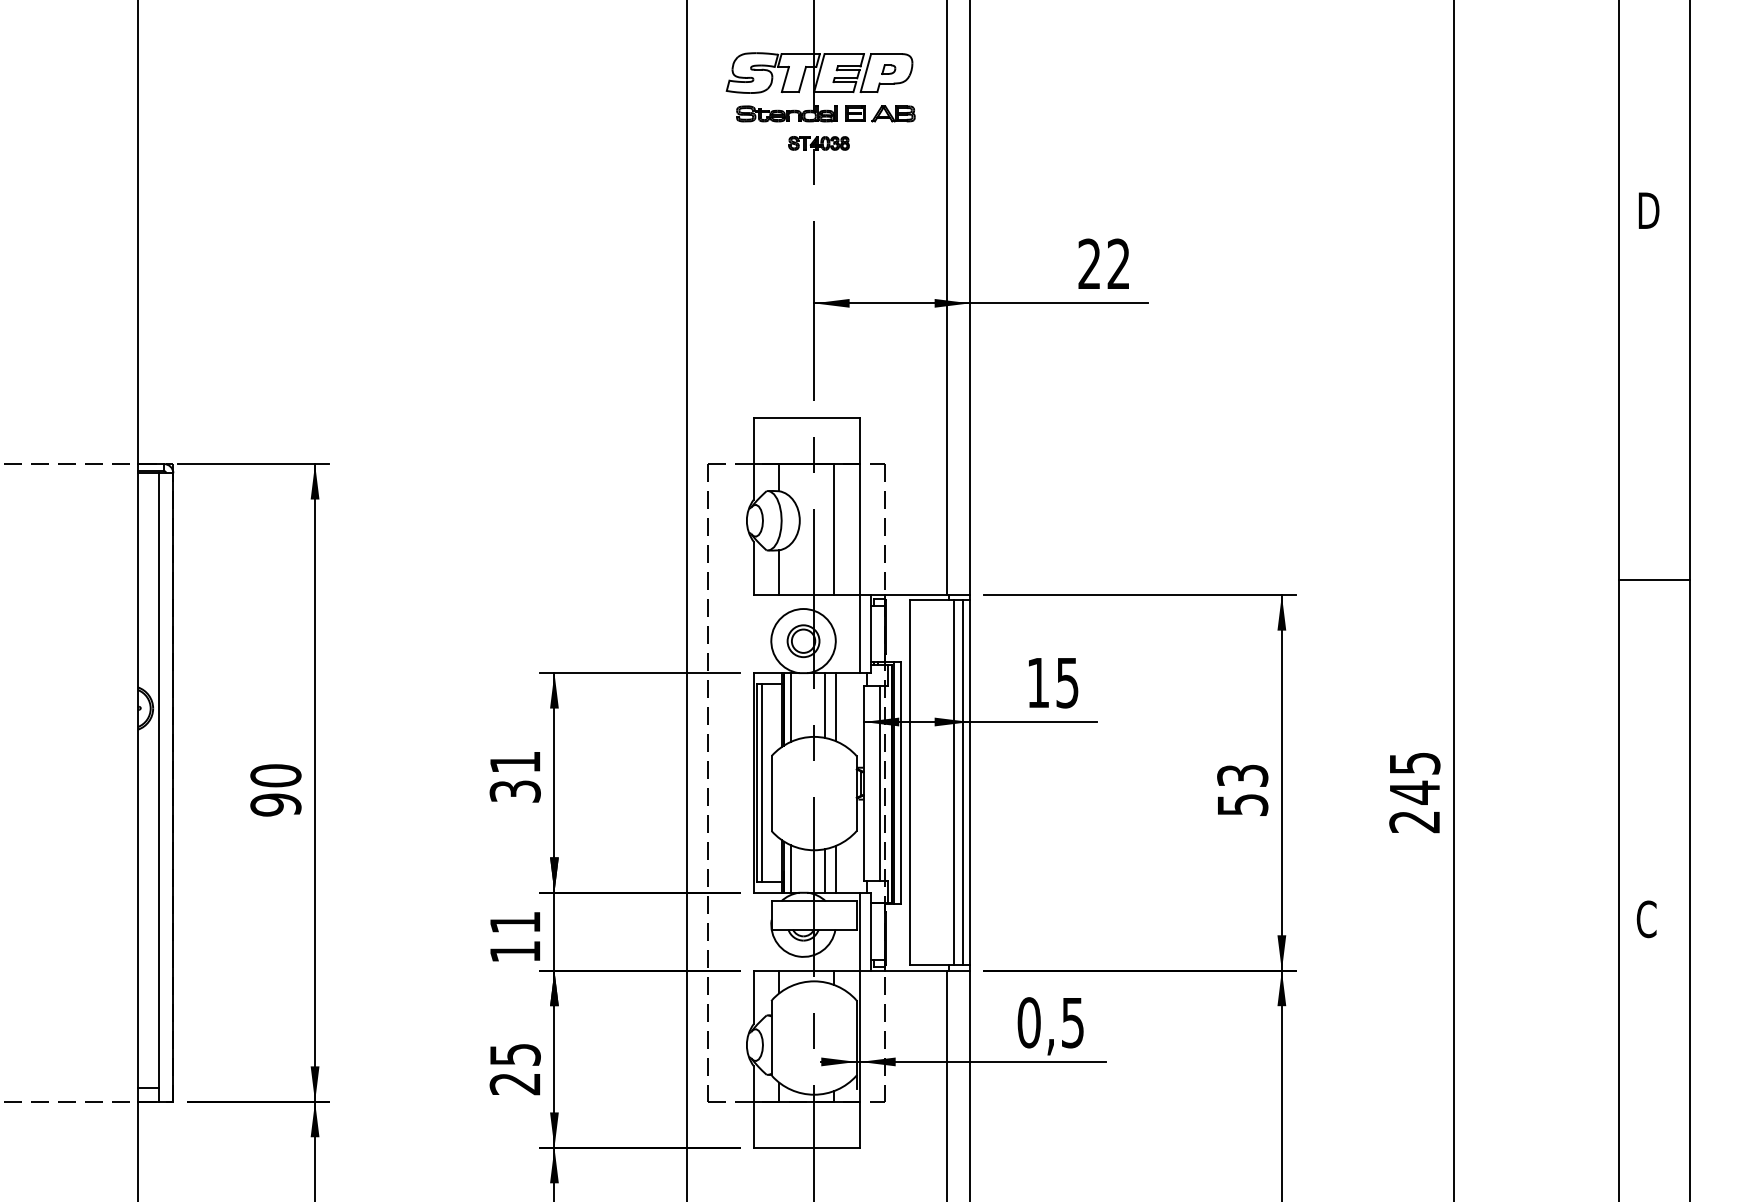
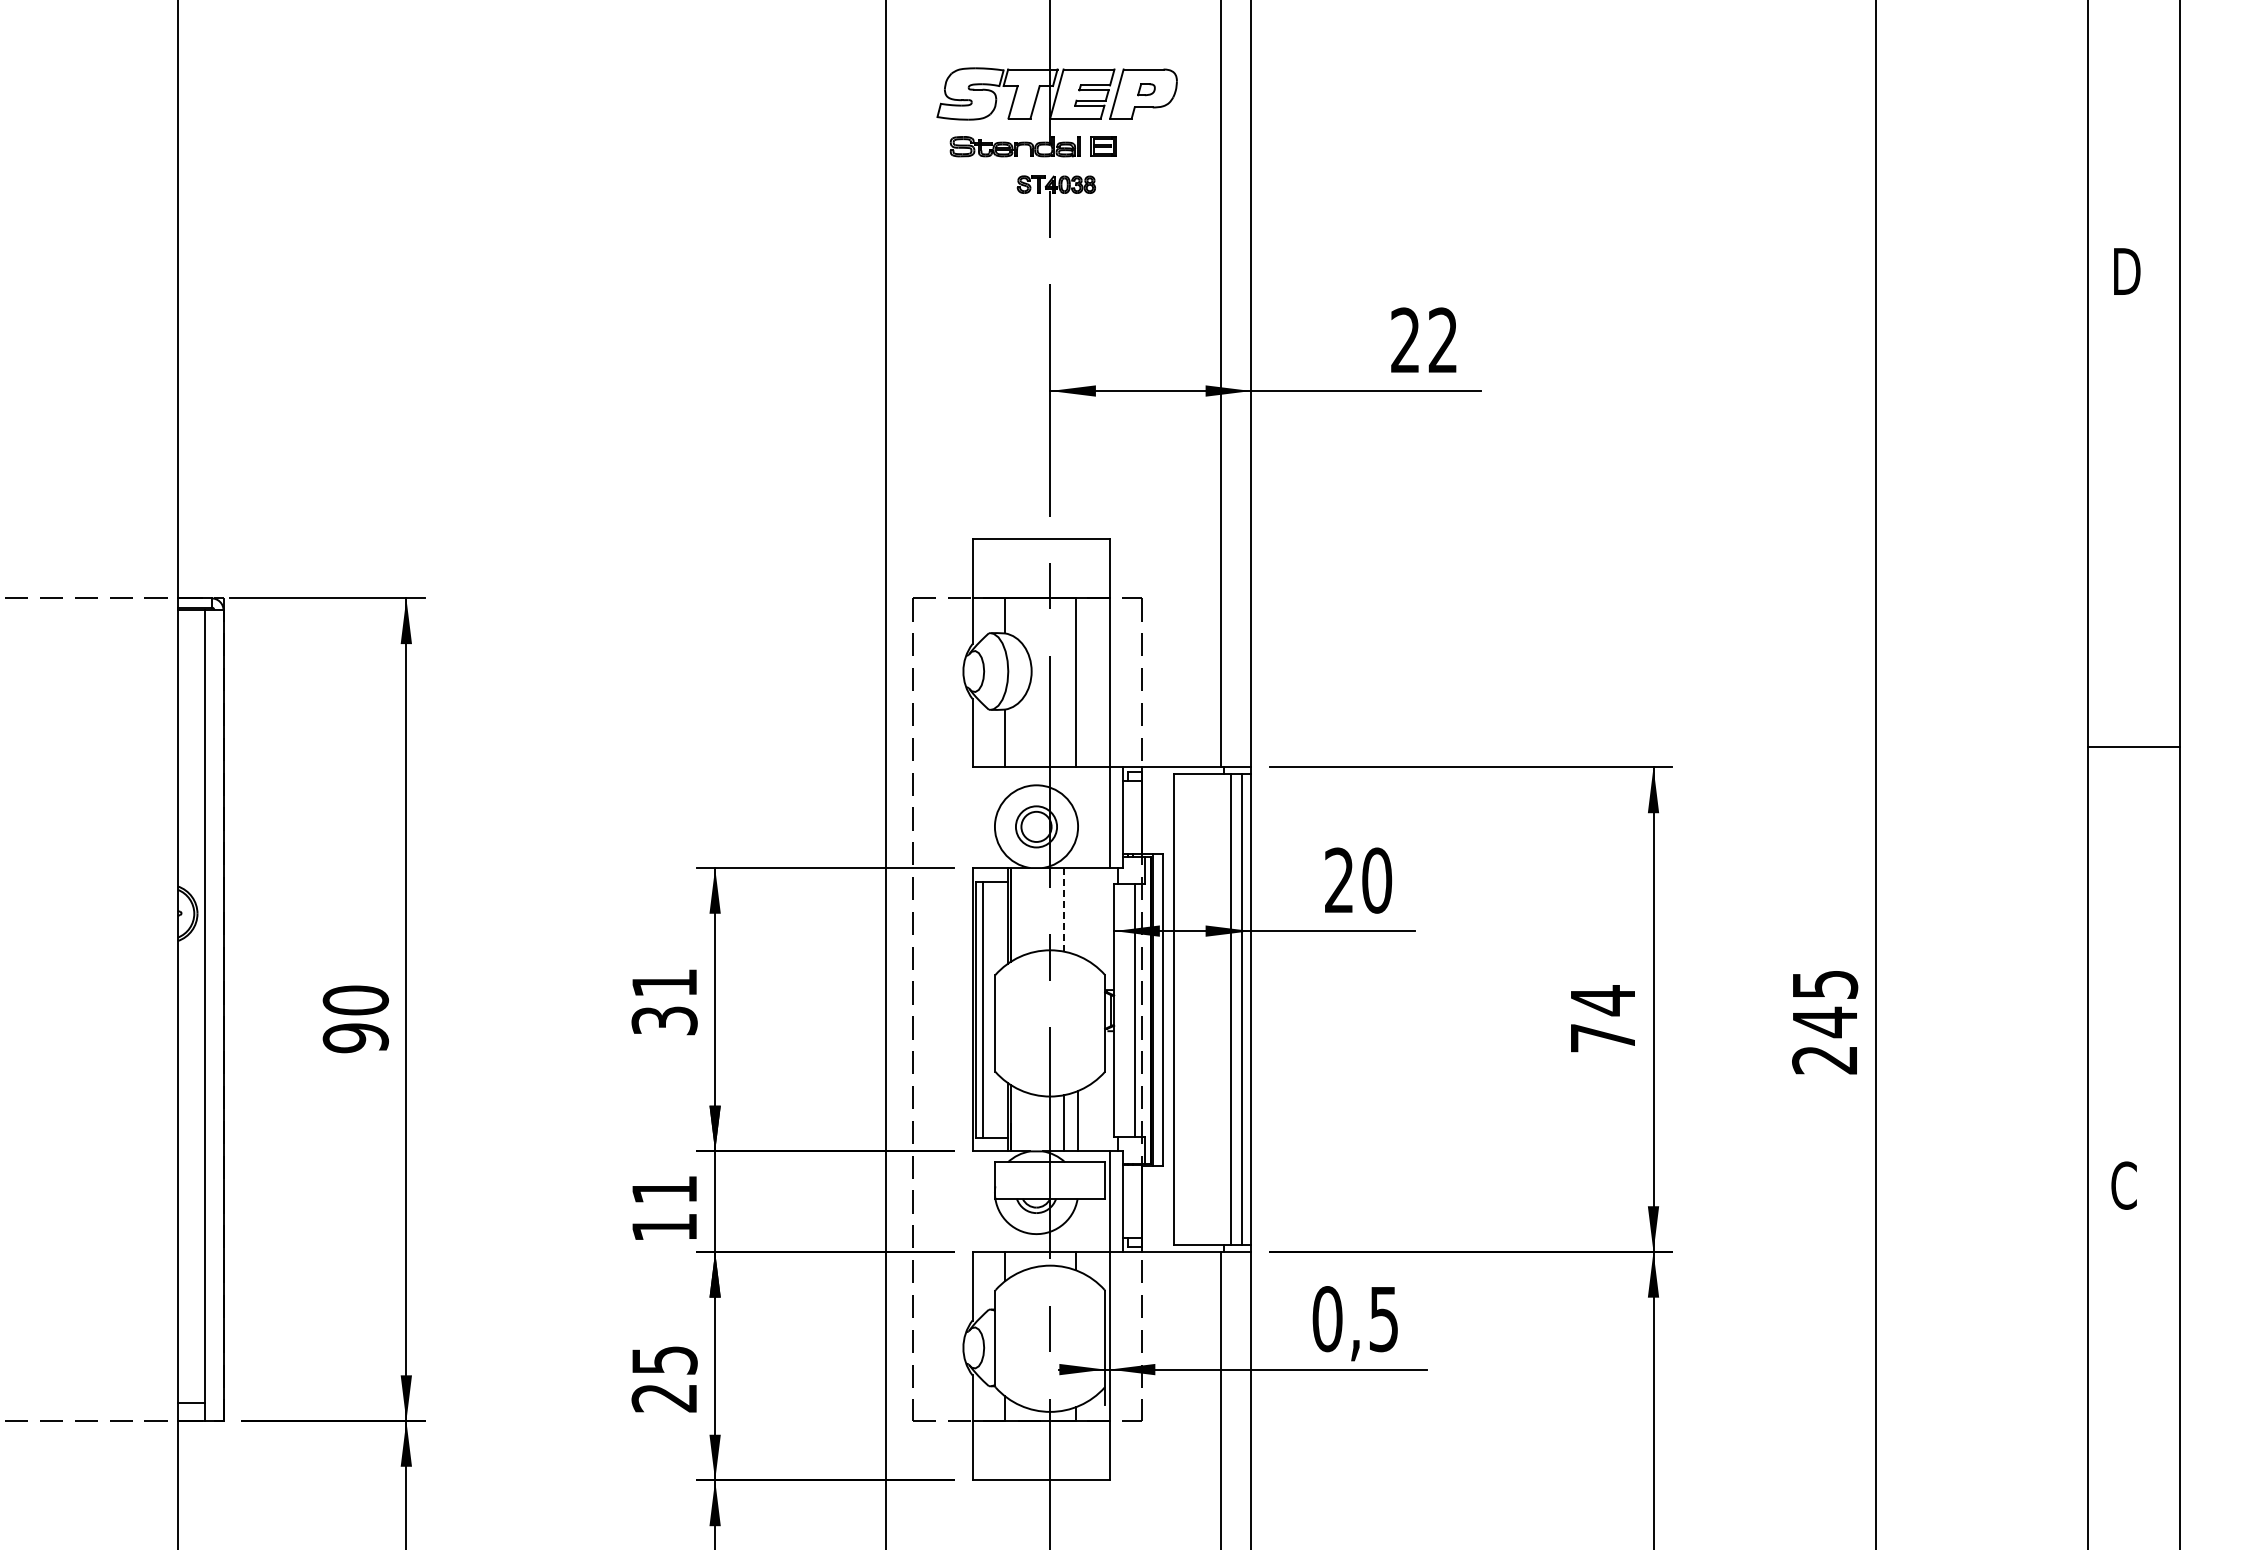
part: (893, 113) -> (1152, 146), removed
text: (1053, 682) -> (1358, 880), 15 -> 20
line: (825, 705) -> (1064, 909), solid -> dashed
line: (835, 706) -> (1077, 911), removed
line: (791, 707) -> (1020, 912), removed
text: (1242, 789) -> (1602, 1018), 53 -> 74
line: (791, 868) -> (1020, 1120), removed

